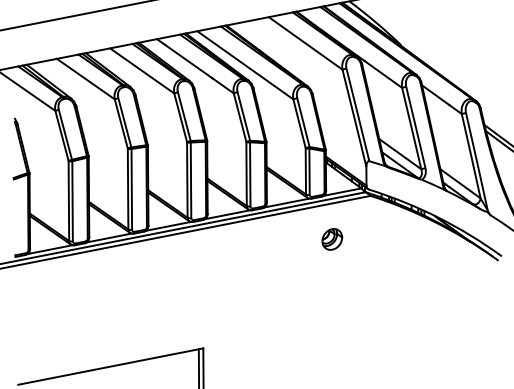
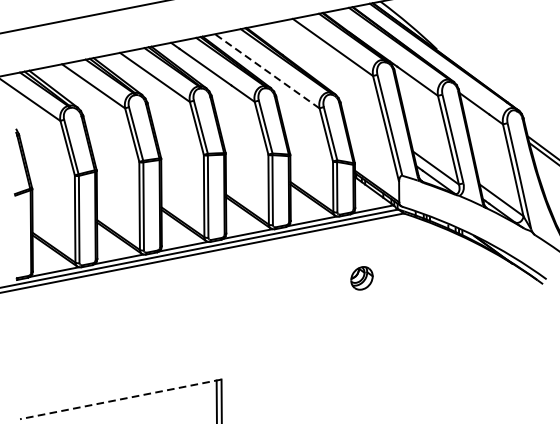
line: (245, 65) -> (267, 71), solid -> dashed
part: (332, 239) -> (362, 278), moved
line: (110, 366) -> (120, 399), solid -> dashed

